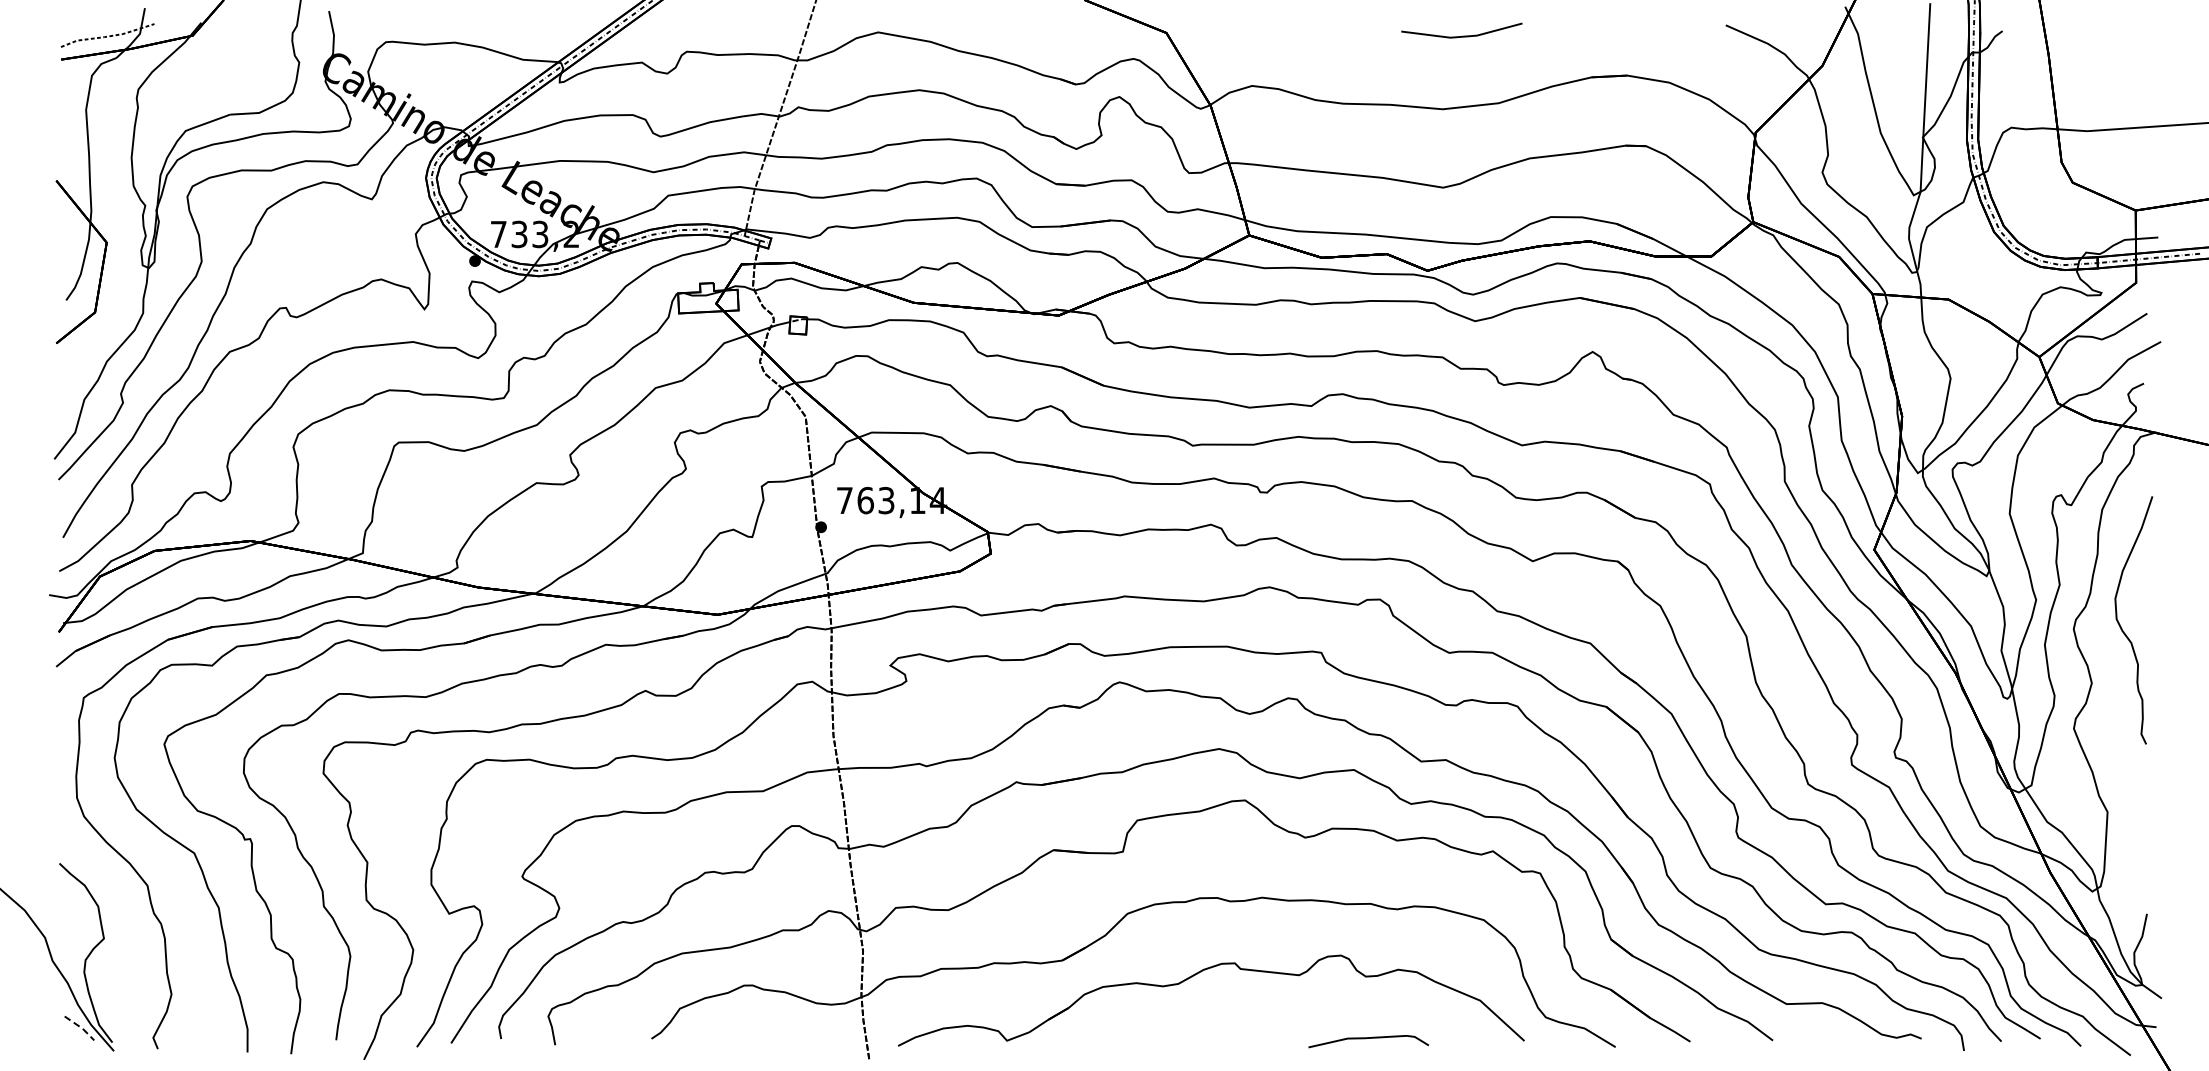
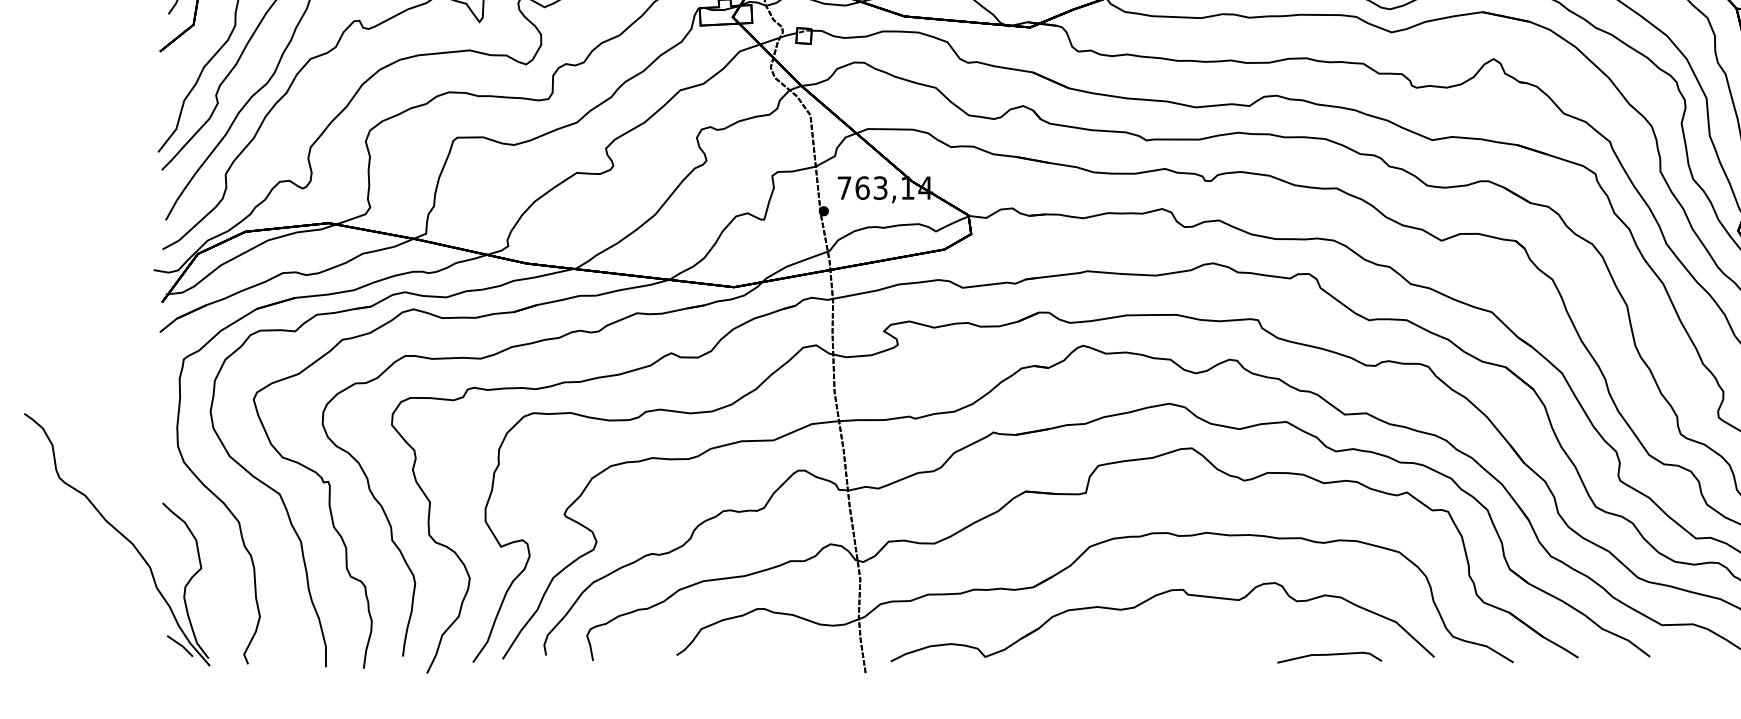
line: (81, 1027) -> (181, 645), dashed -> solid
curve: (1366, 1039) -> (1327, 655), moved

